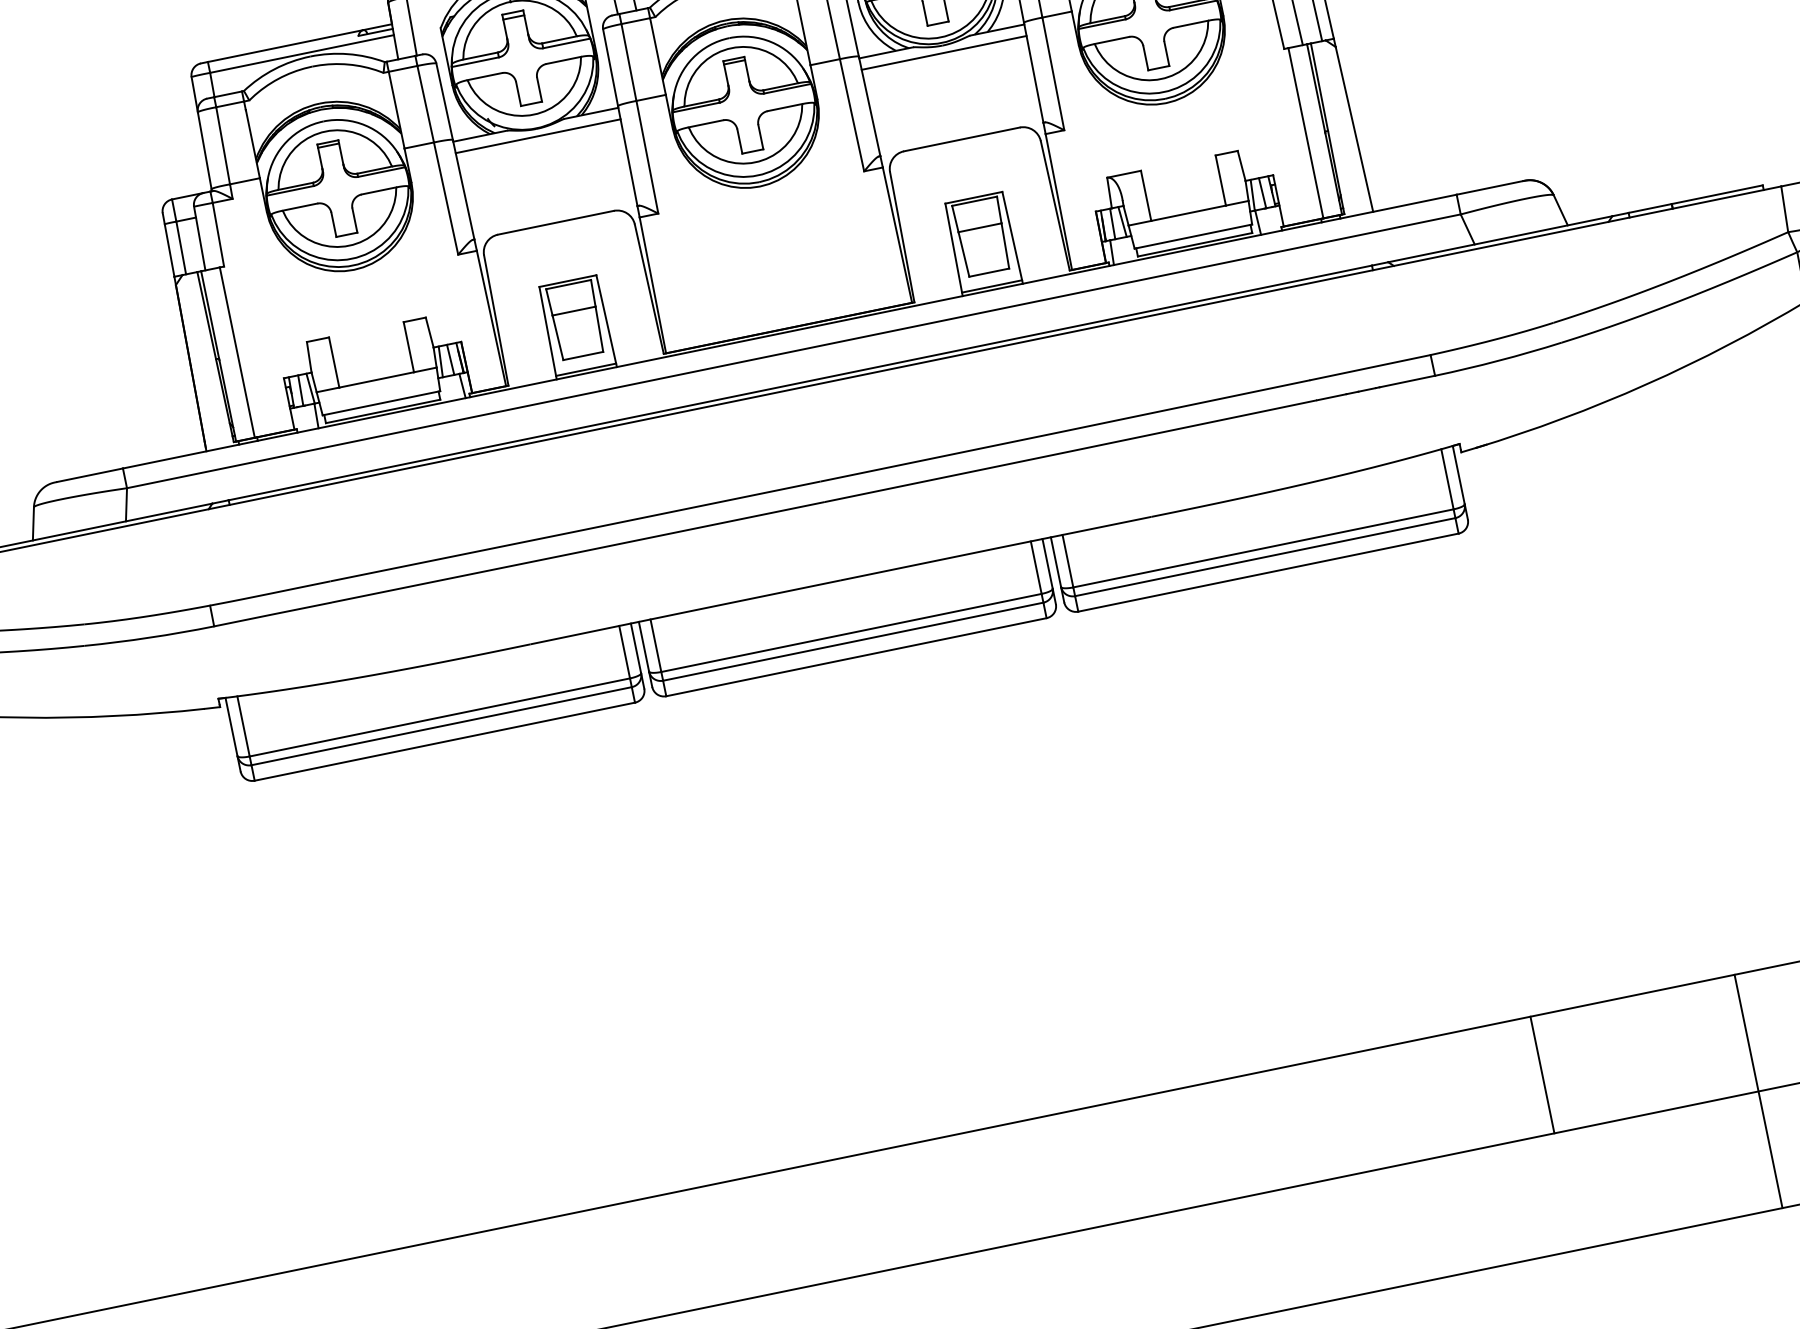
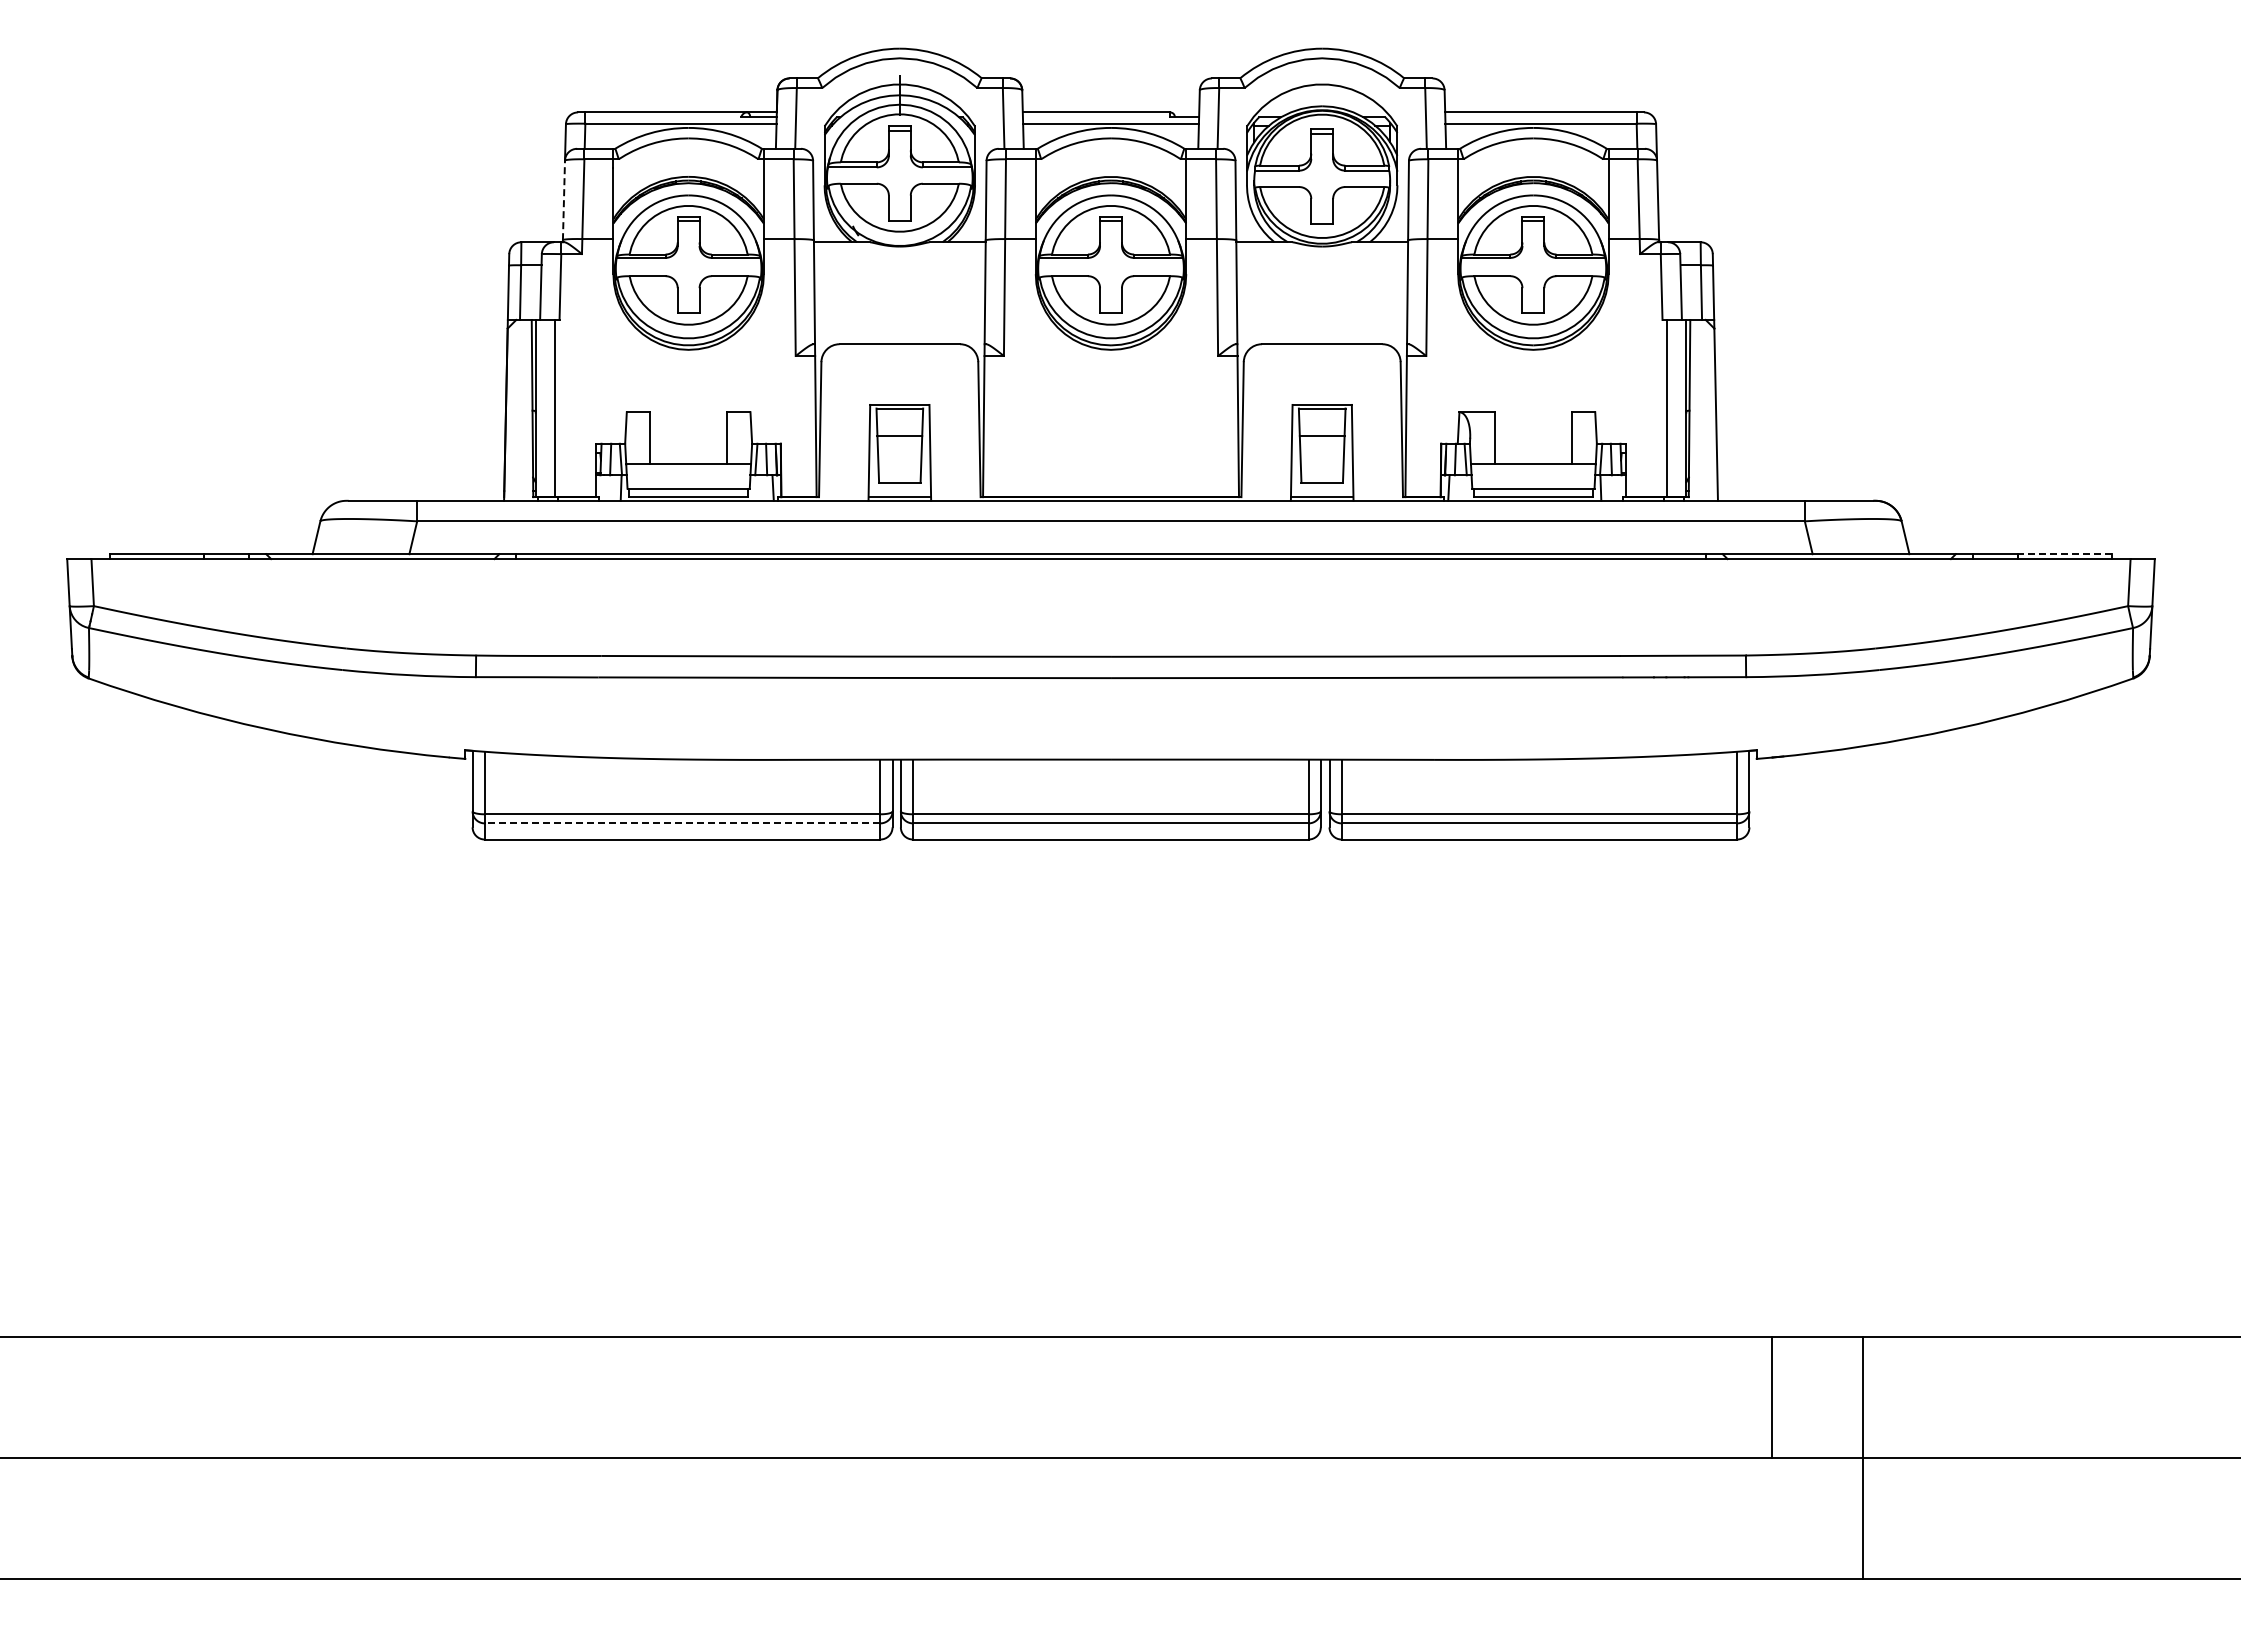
line: (943, 53) -> (1321, 254), removed
line: (537, 136) -> (899, 254), removed
line: (204, 150) -> (563, 200), solid -> dashed
line: (1716, 195) -> (2064, 554), solid -> dashed
line: (441, 726) -> (682, 823), solid -> dashed
line: (1542, 1074) -> (1772, 1396), moved
line: (1758, 1091) -> (1863, 1457), moved

